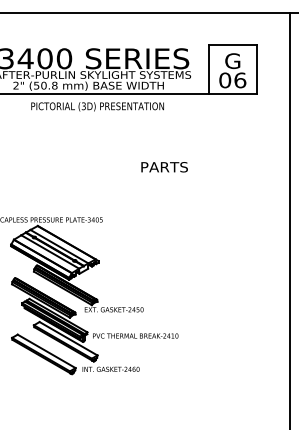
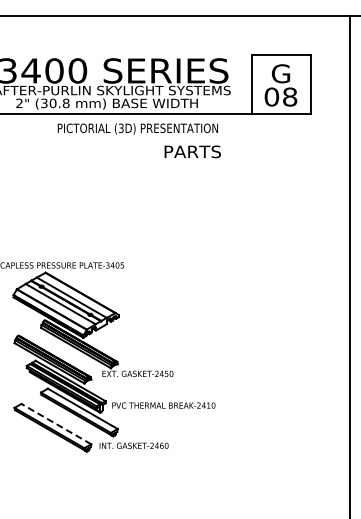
text: (240, 79) -> (290, 96), 06 -> 08
text: (36, 84) -> (44, 102), (50.8 -> (30.8
text: (97, 106) -> (137, 128), moved
text: (164, 166) -> (192, 151), moved
line: (45, 350) -> (55, 423), solid -> dashed

